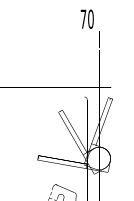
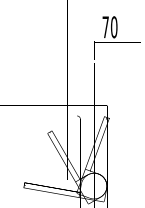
text: (86, 18) -> (109, 26), moved

